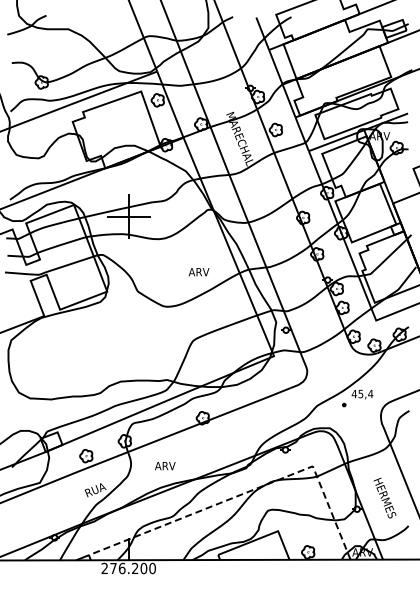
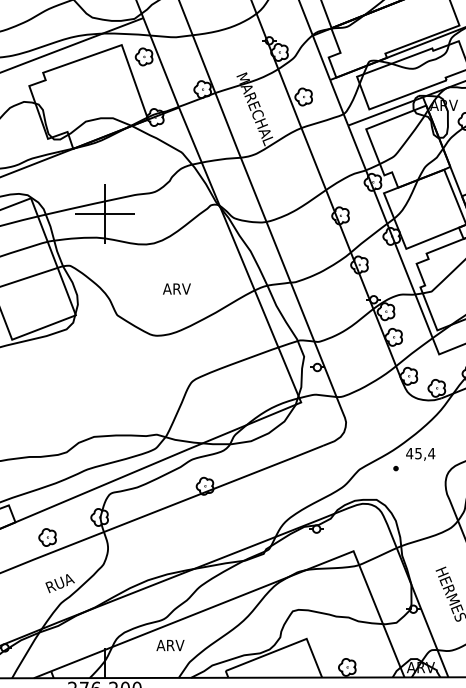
text: (198, 272) -> (176, 289), moved
text: (165, 466) -> (170, 646), moved
line: (247, 492) -> (265, 586), dashed -> solid

